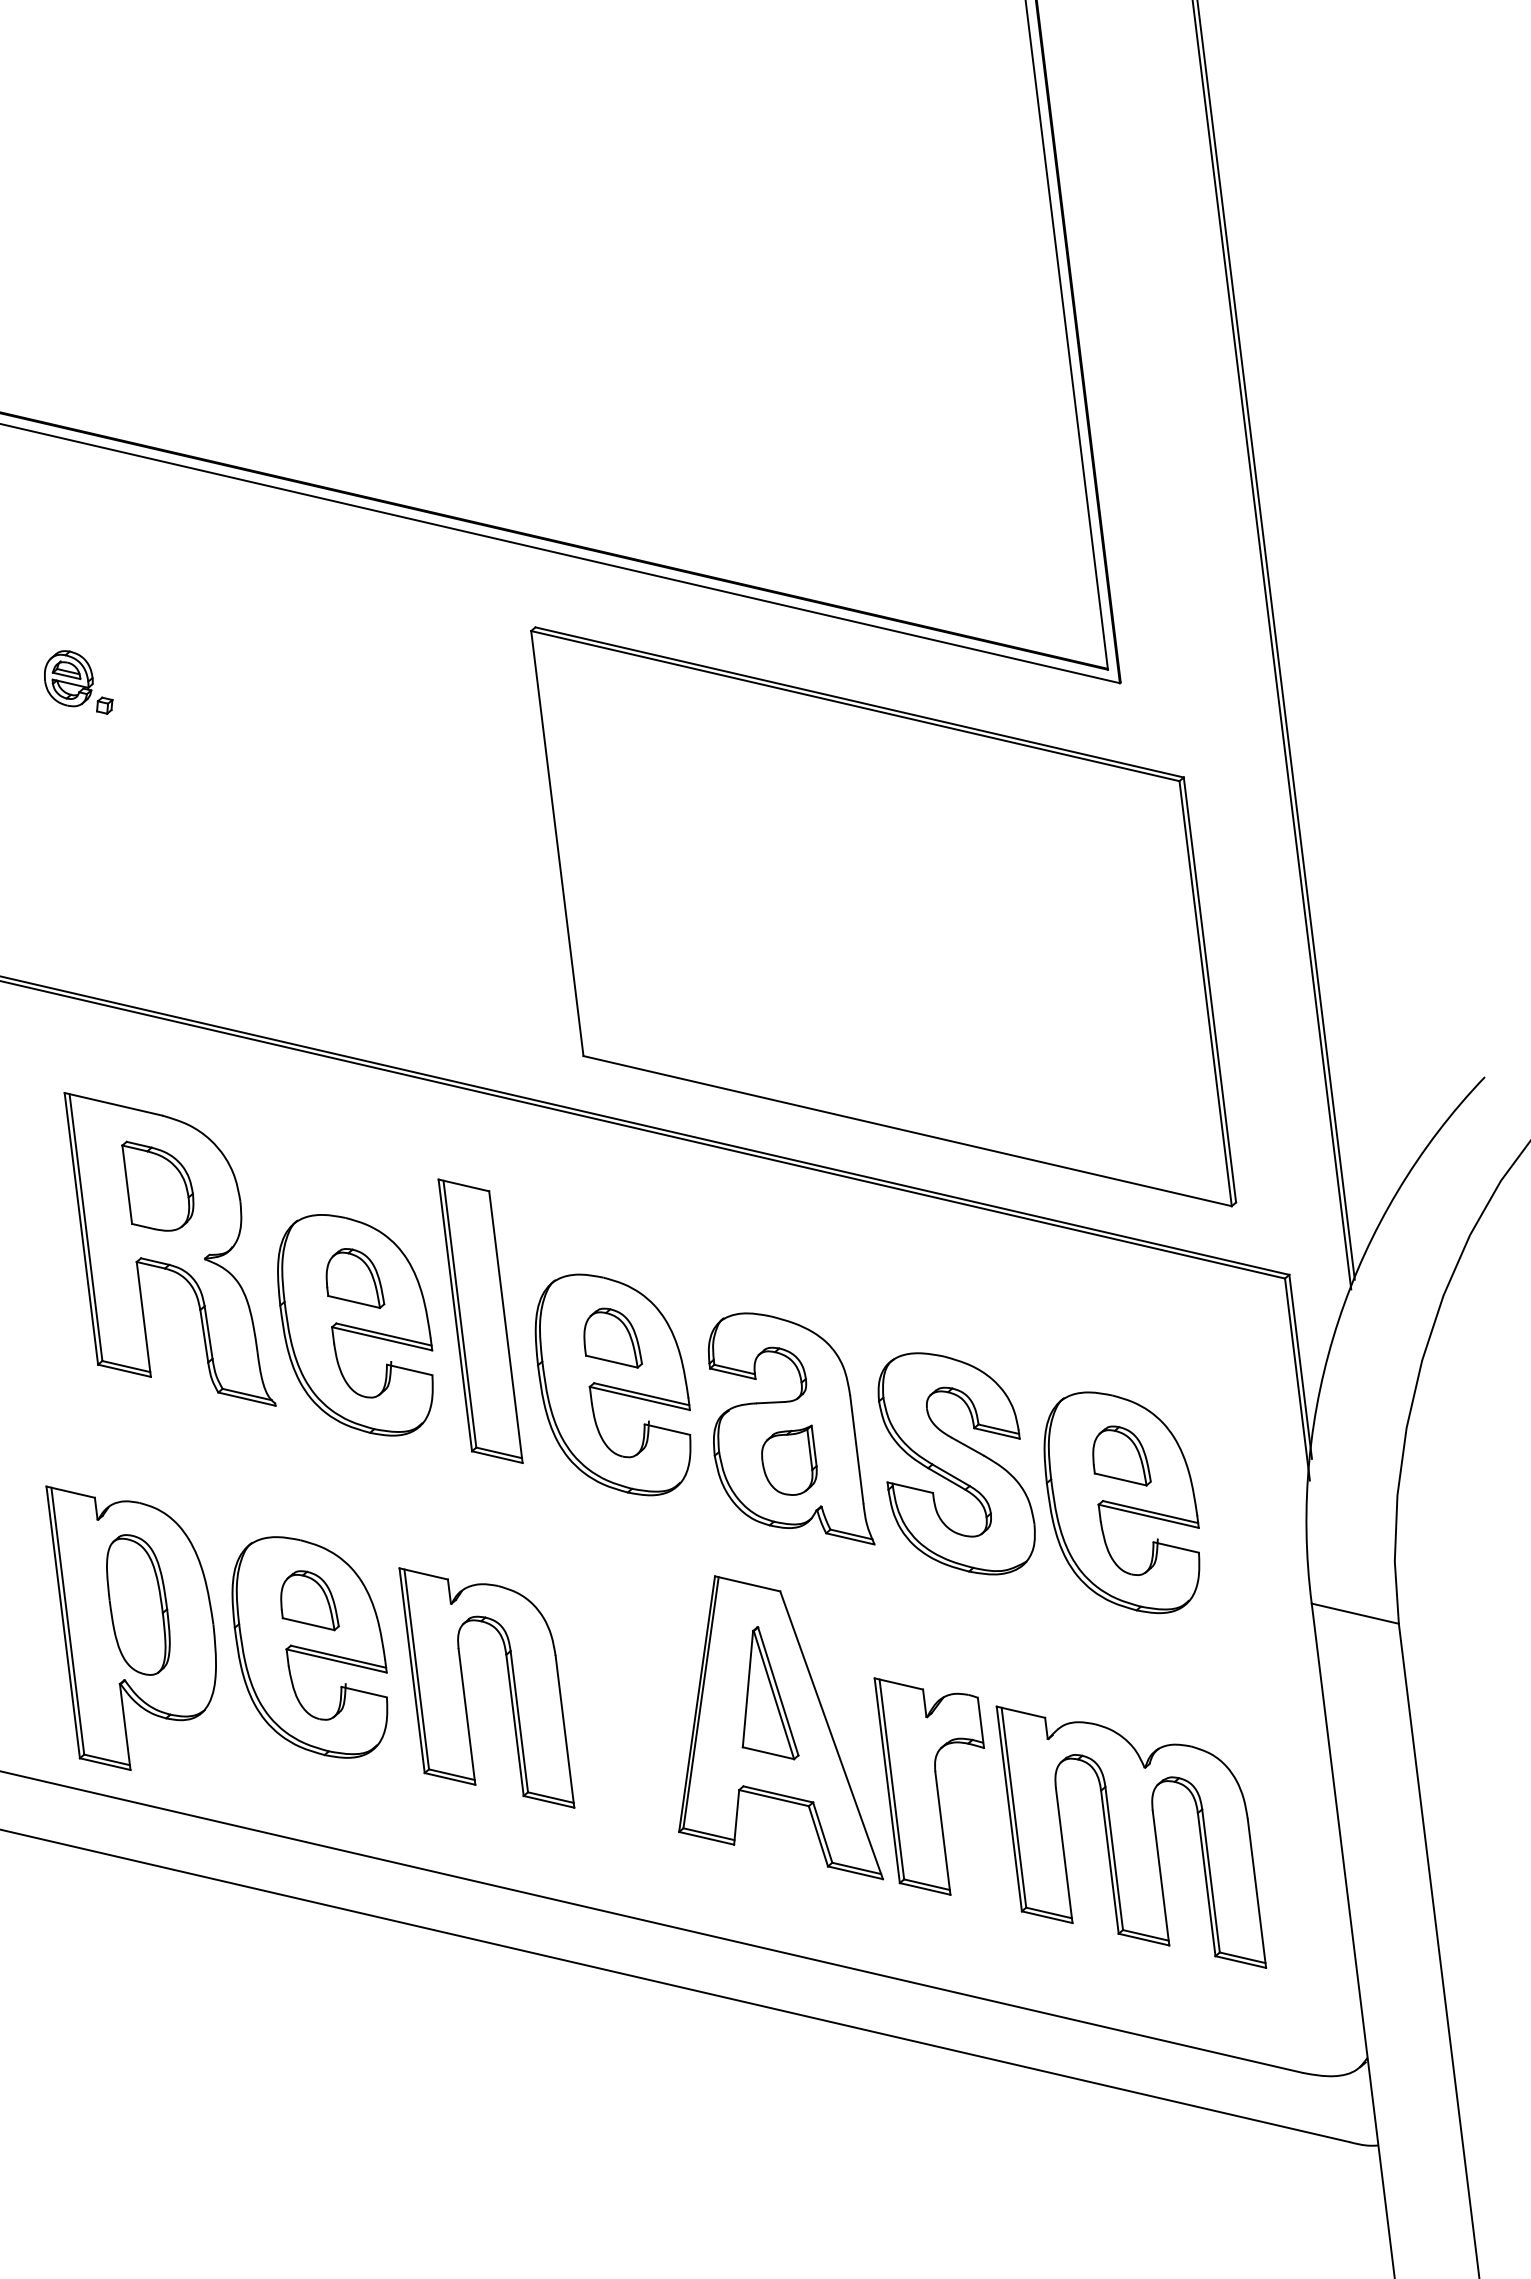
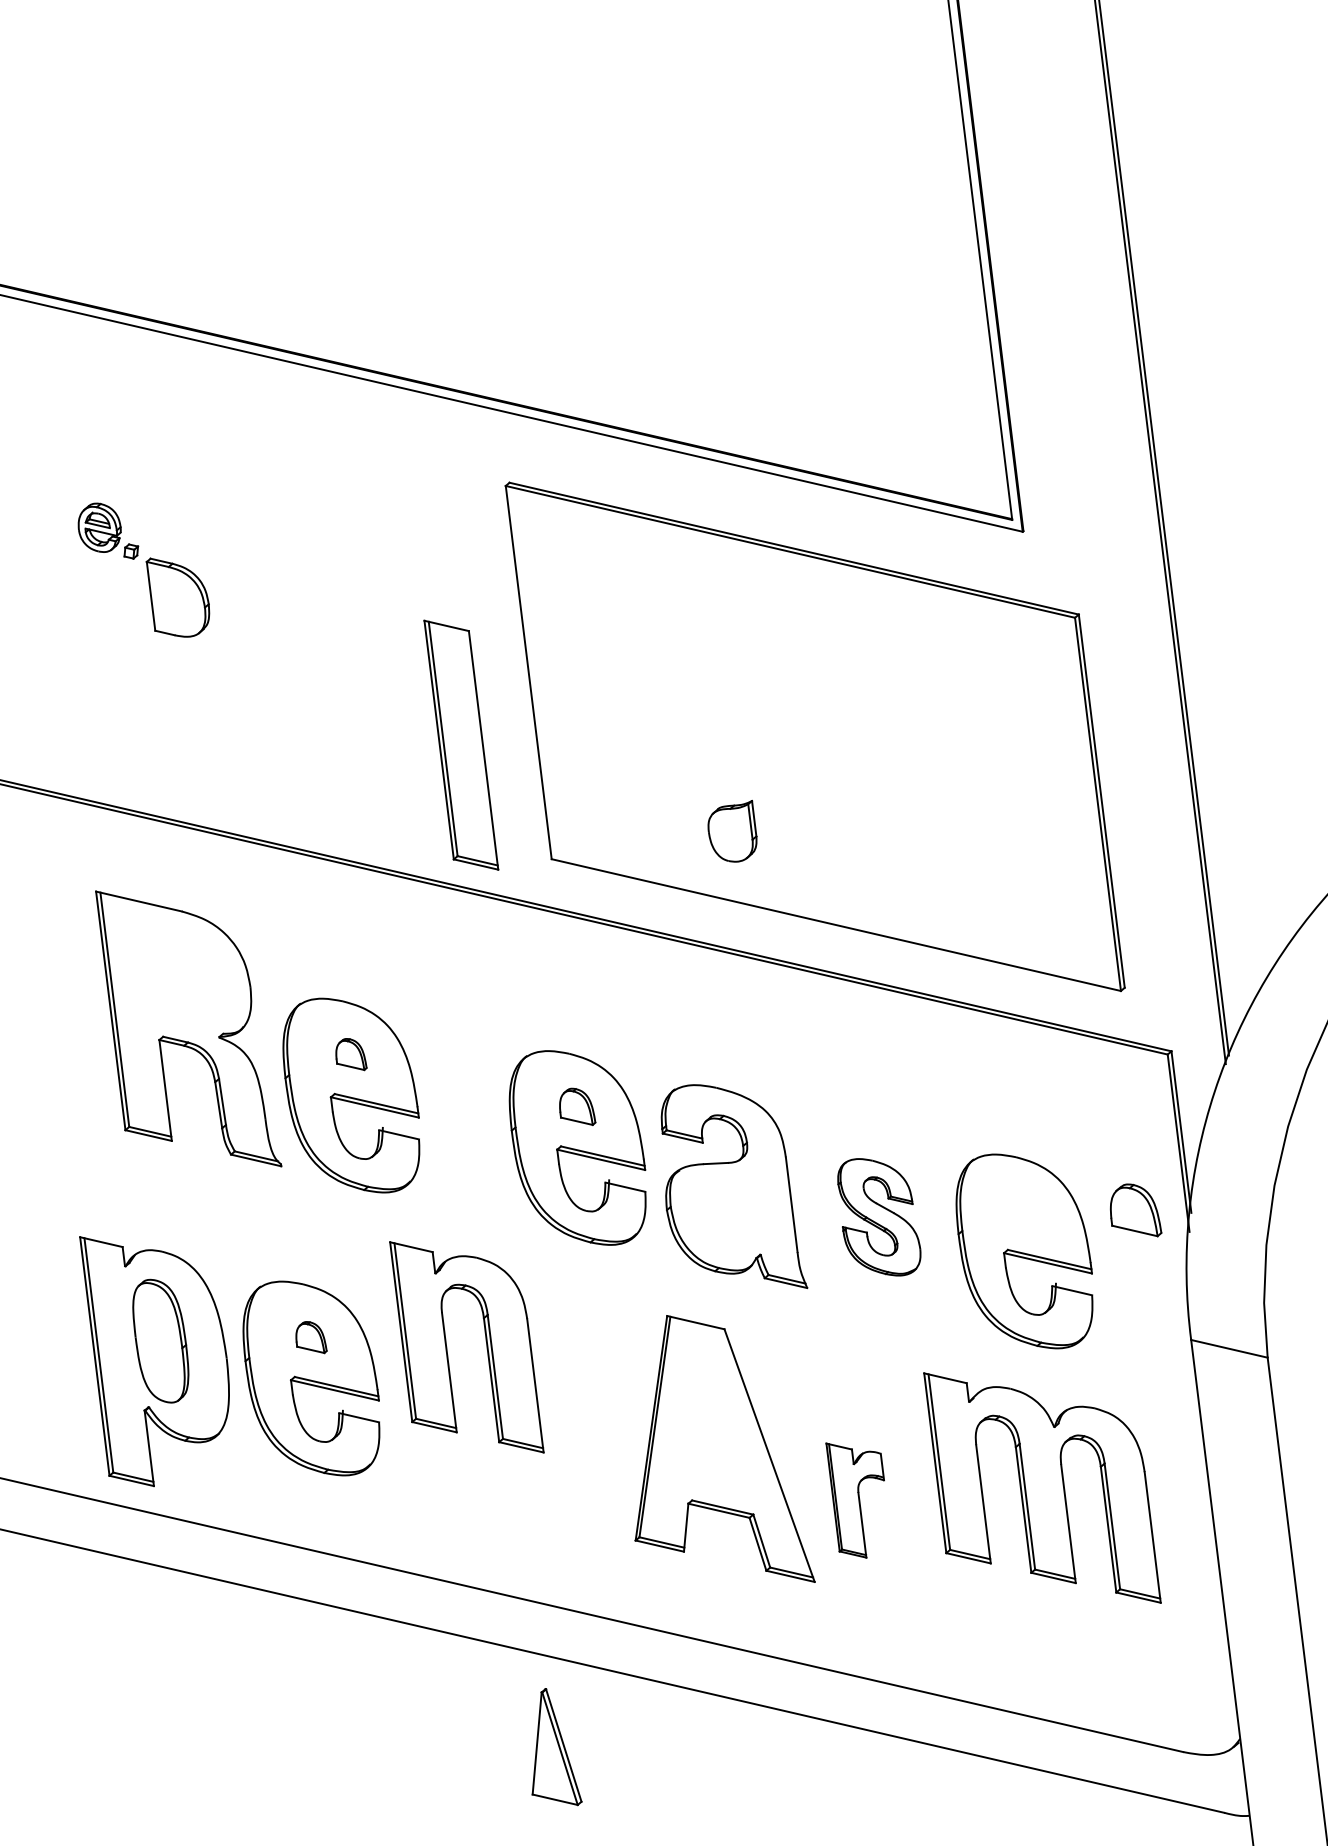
part: (157, 1185) -> (177, 597), moved
part: (355, 1278) -> (351, 1054), size x0.6
part: (480, 1320) -> (461, 744), moved
part: (612, 1337) -> (577, 1106), size x0.7
part: (1121, 1455) -> (1135, 1209), moved
part: (789, 1459) -> (732, 830), moved
part: (956, 1463) -> (879, 1216), size x0.6
part: (309, 1600) -> (311, 1337), size x0.6
part: (464, 1687) -> (447, 1346), moved
part: (770, 1693) -> (556, 1747), moved
part: (928, 1786) -> (854, 1500), size x0.6
part: (1131, 1836) -> (1042, 1487), moved

